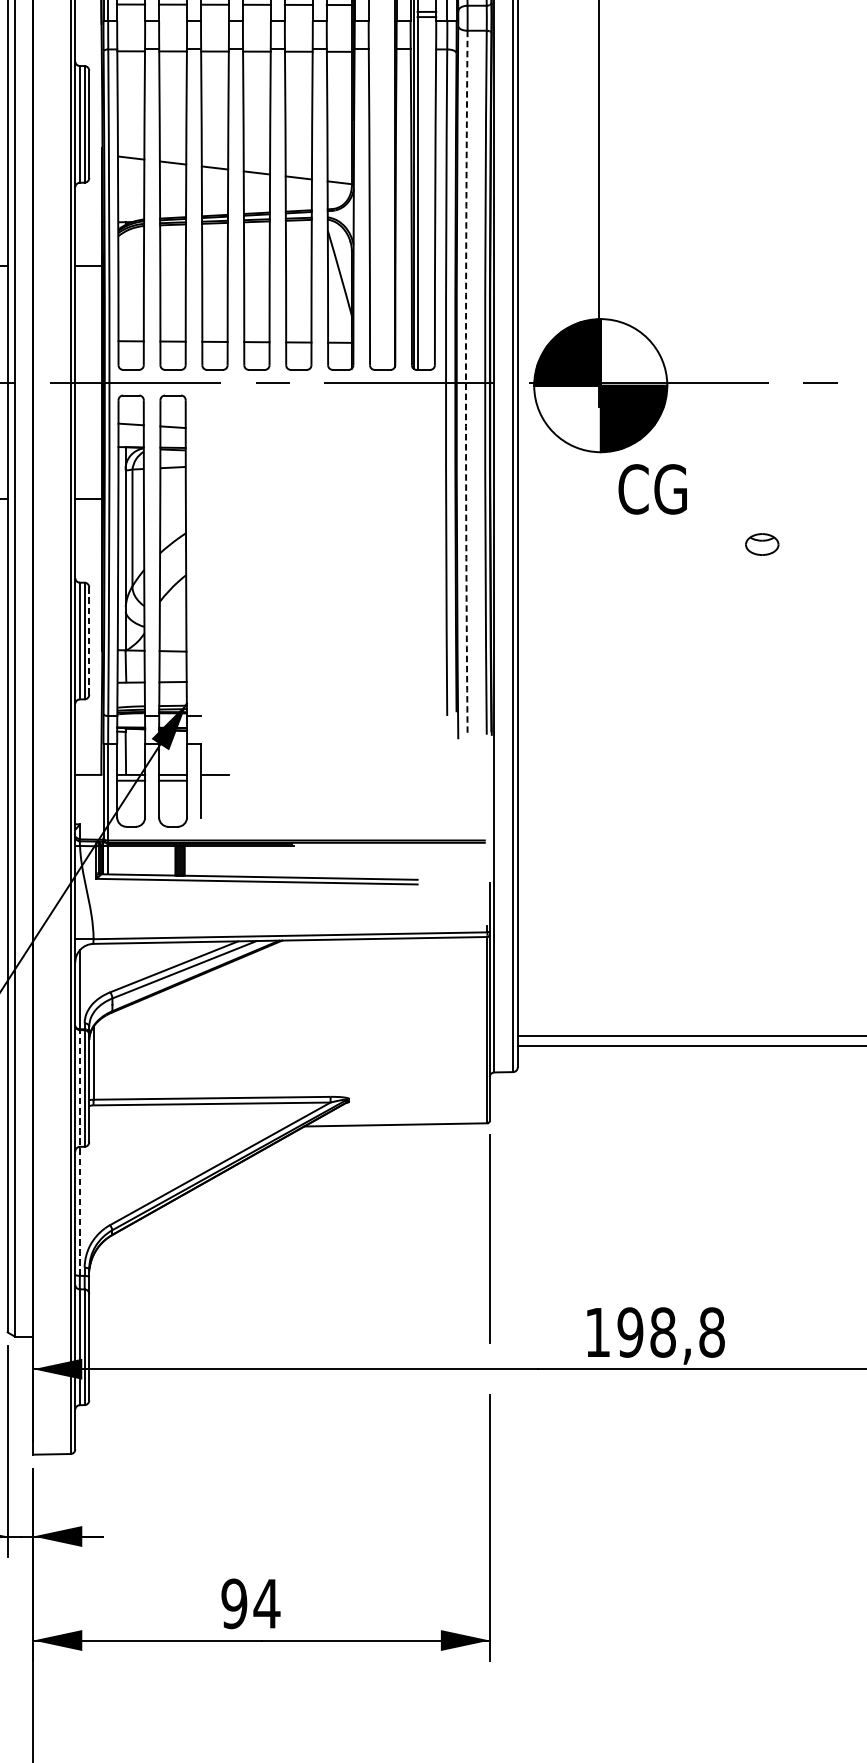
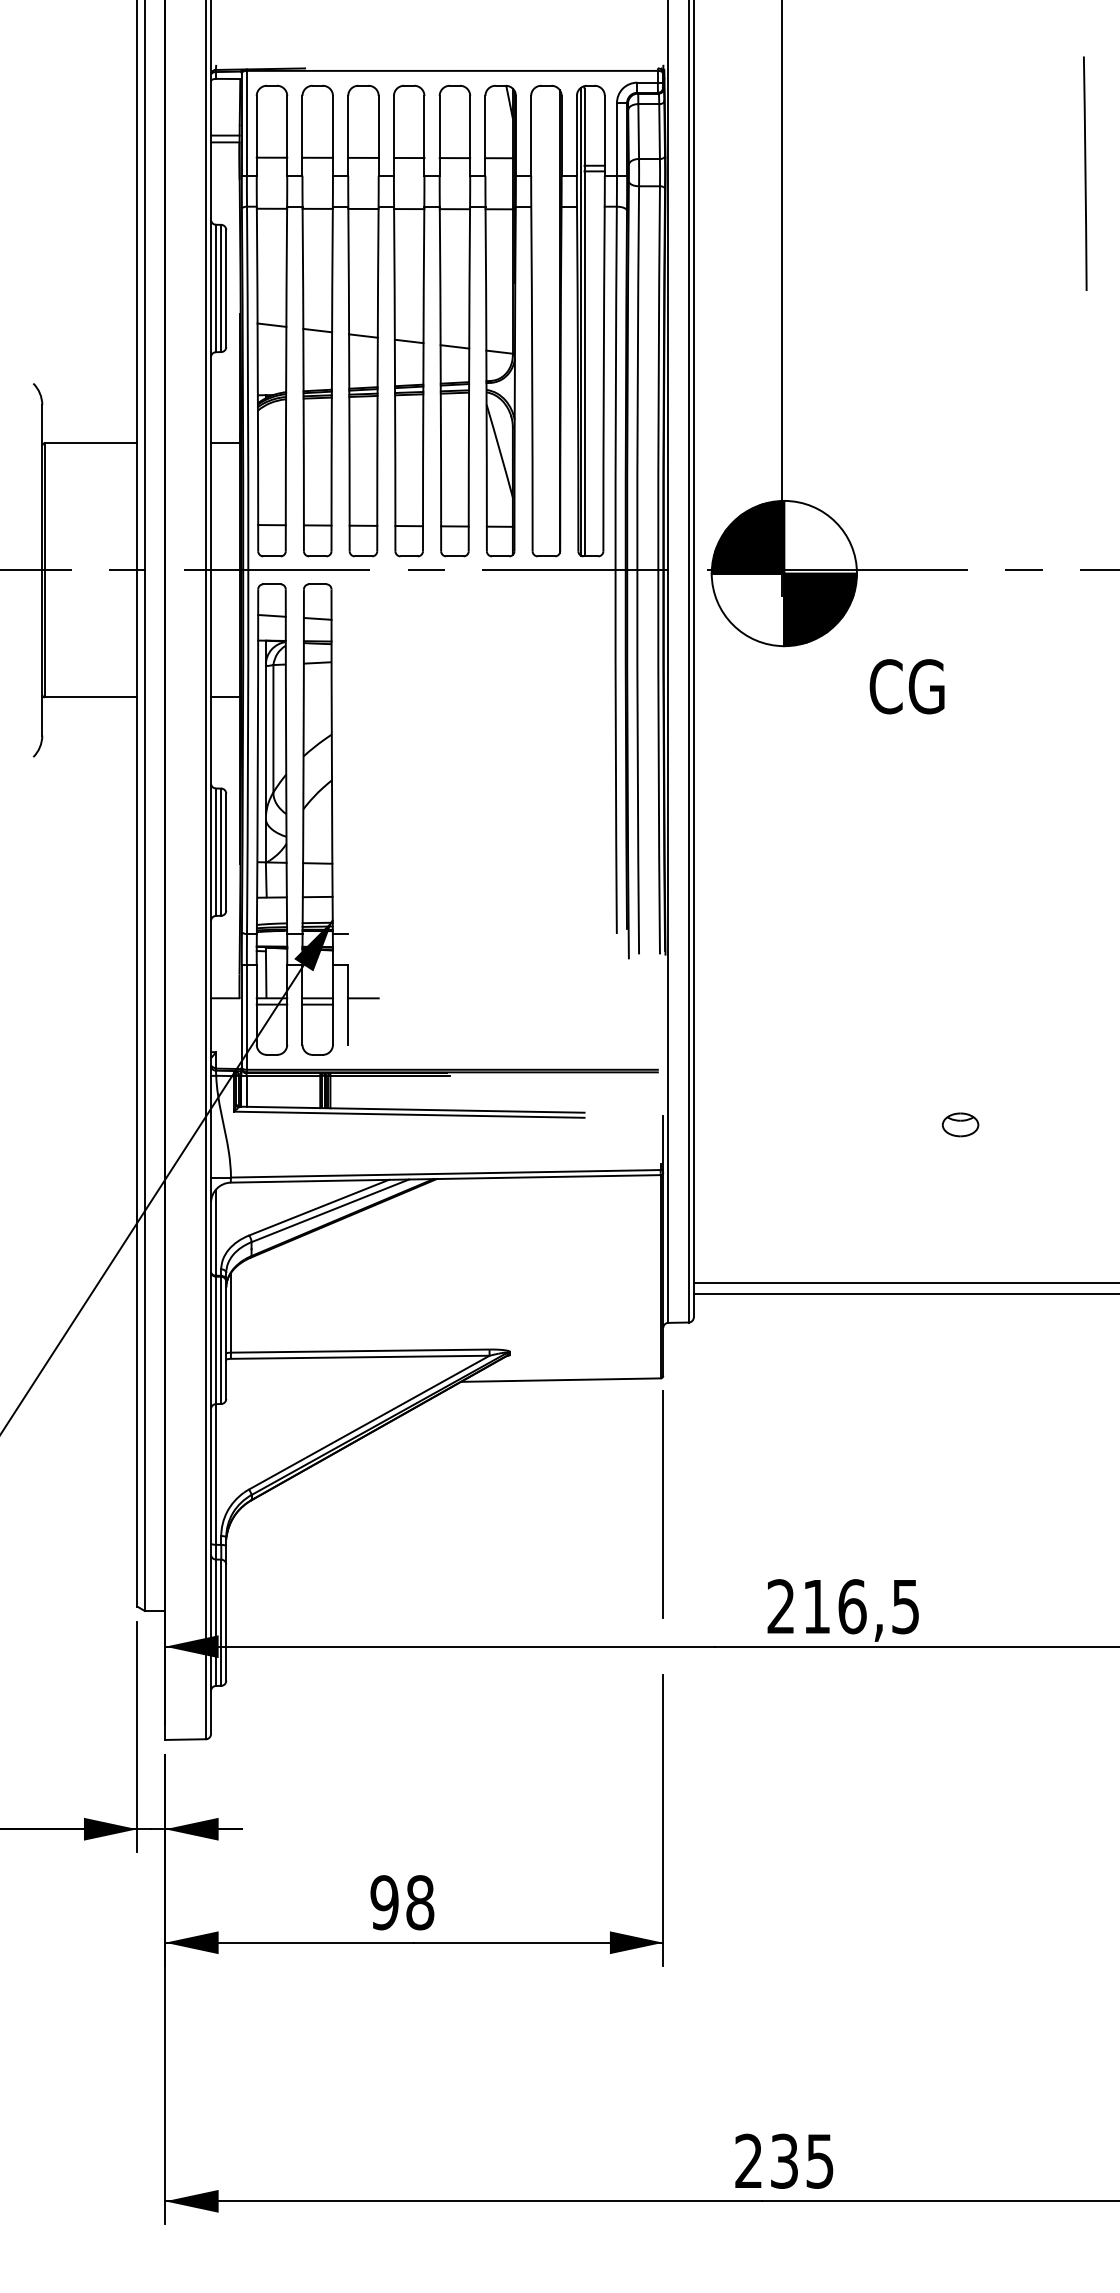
arc: (466, 382) -> (637, 570), dashed -> solid
text: (652, 489) -> (906, 686), moved
part: (762, 544) -> (960, 1124), moved
line: (89, 641) -> (226, 852), dashed -> solid
line: (80, 1152) -> (216, 1410), dashed -> solid
text: (654, 1332) -> (843, 1606), 198,8 -> 216,5
text: (266, 1603) -> (419, 1902), 94 -> 98

